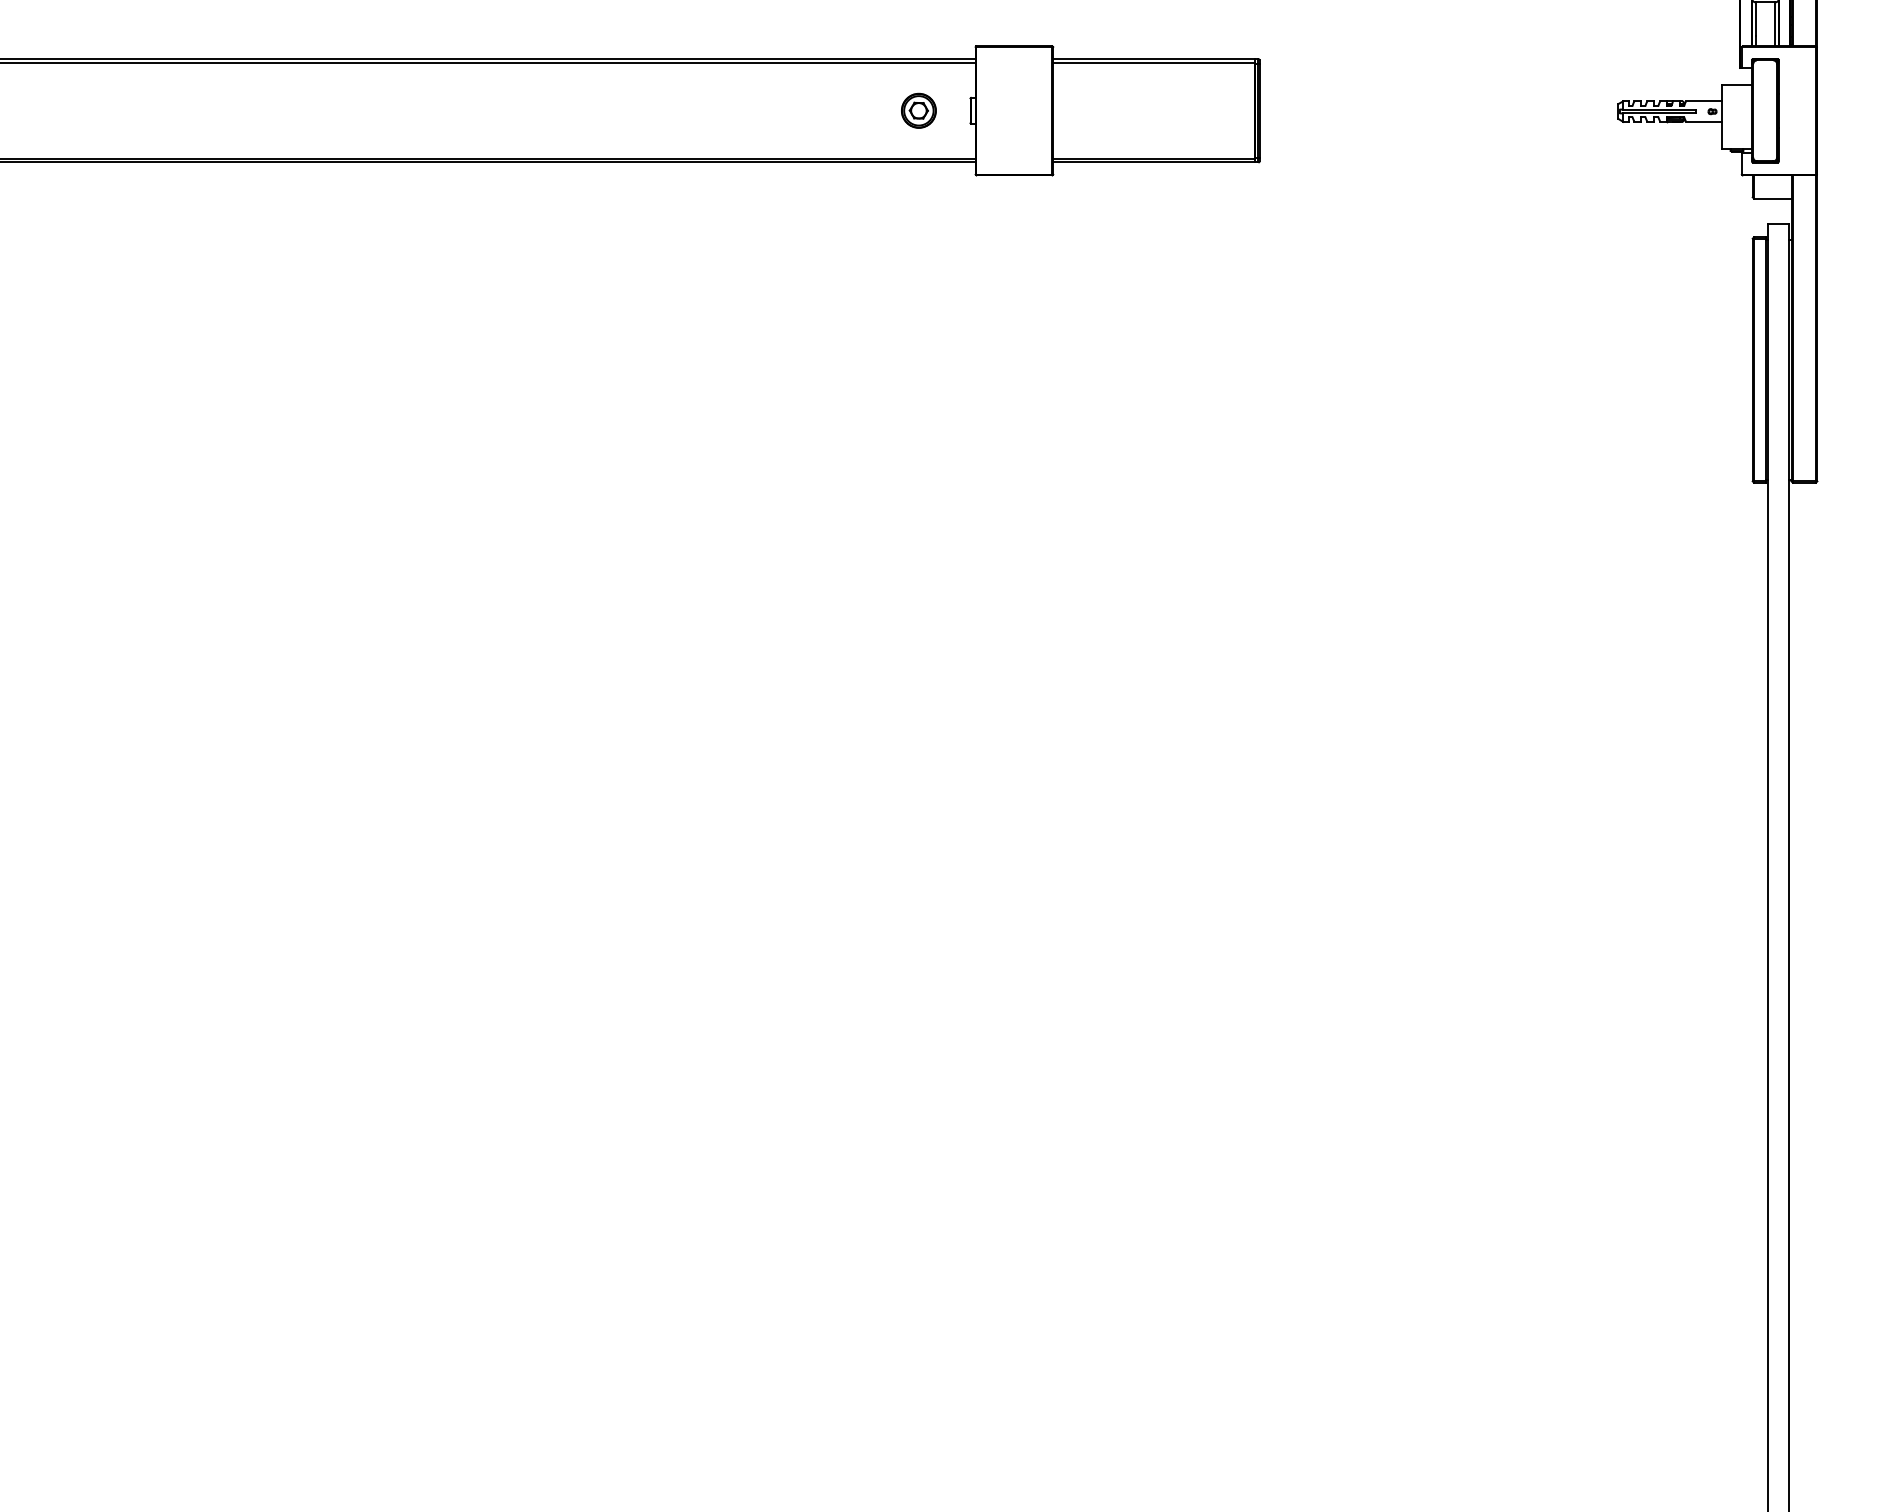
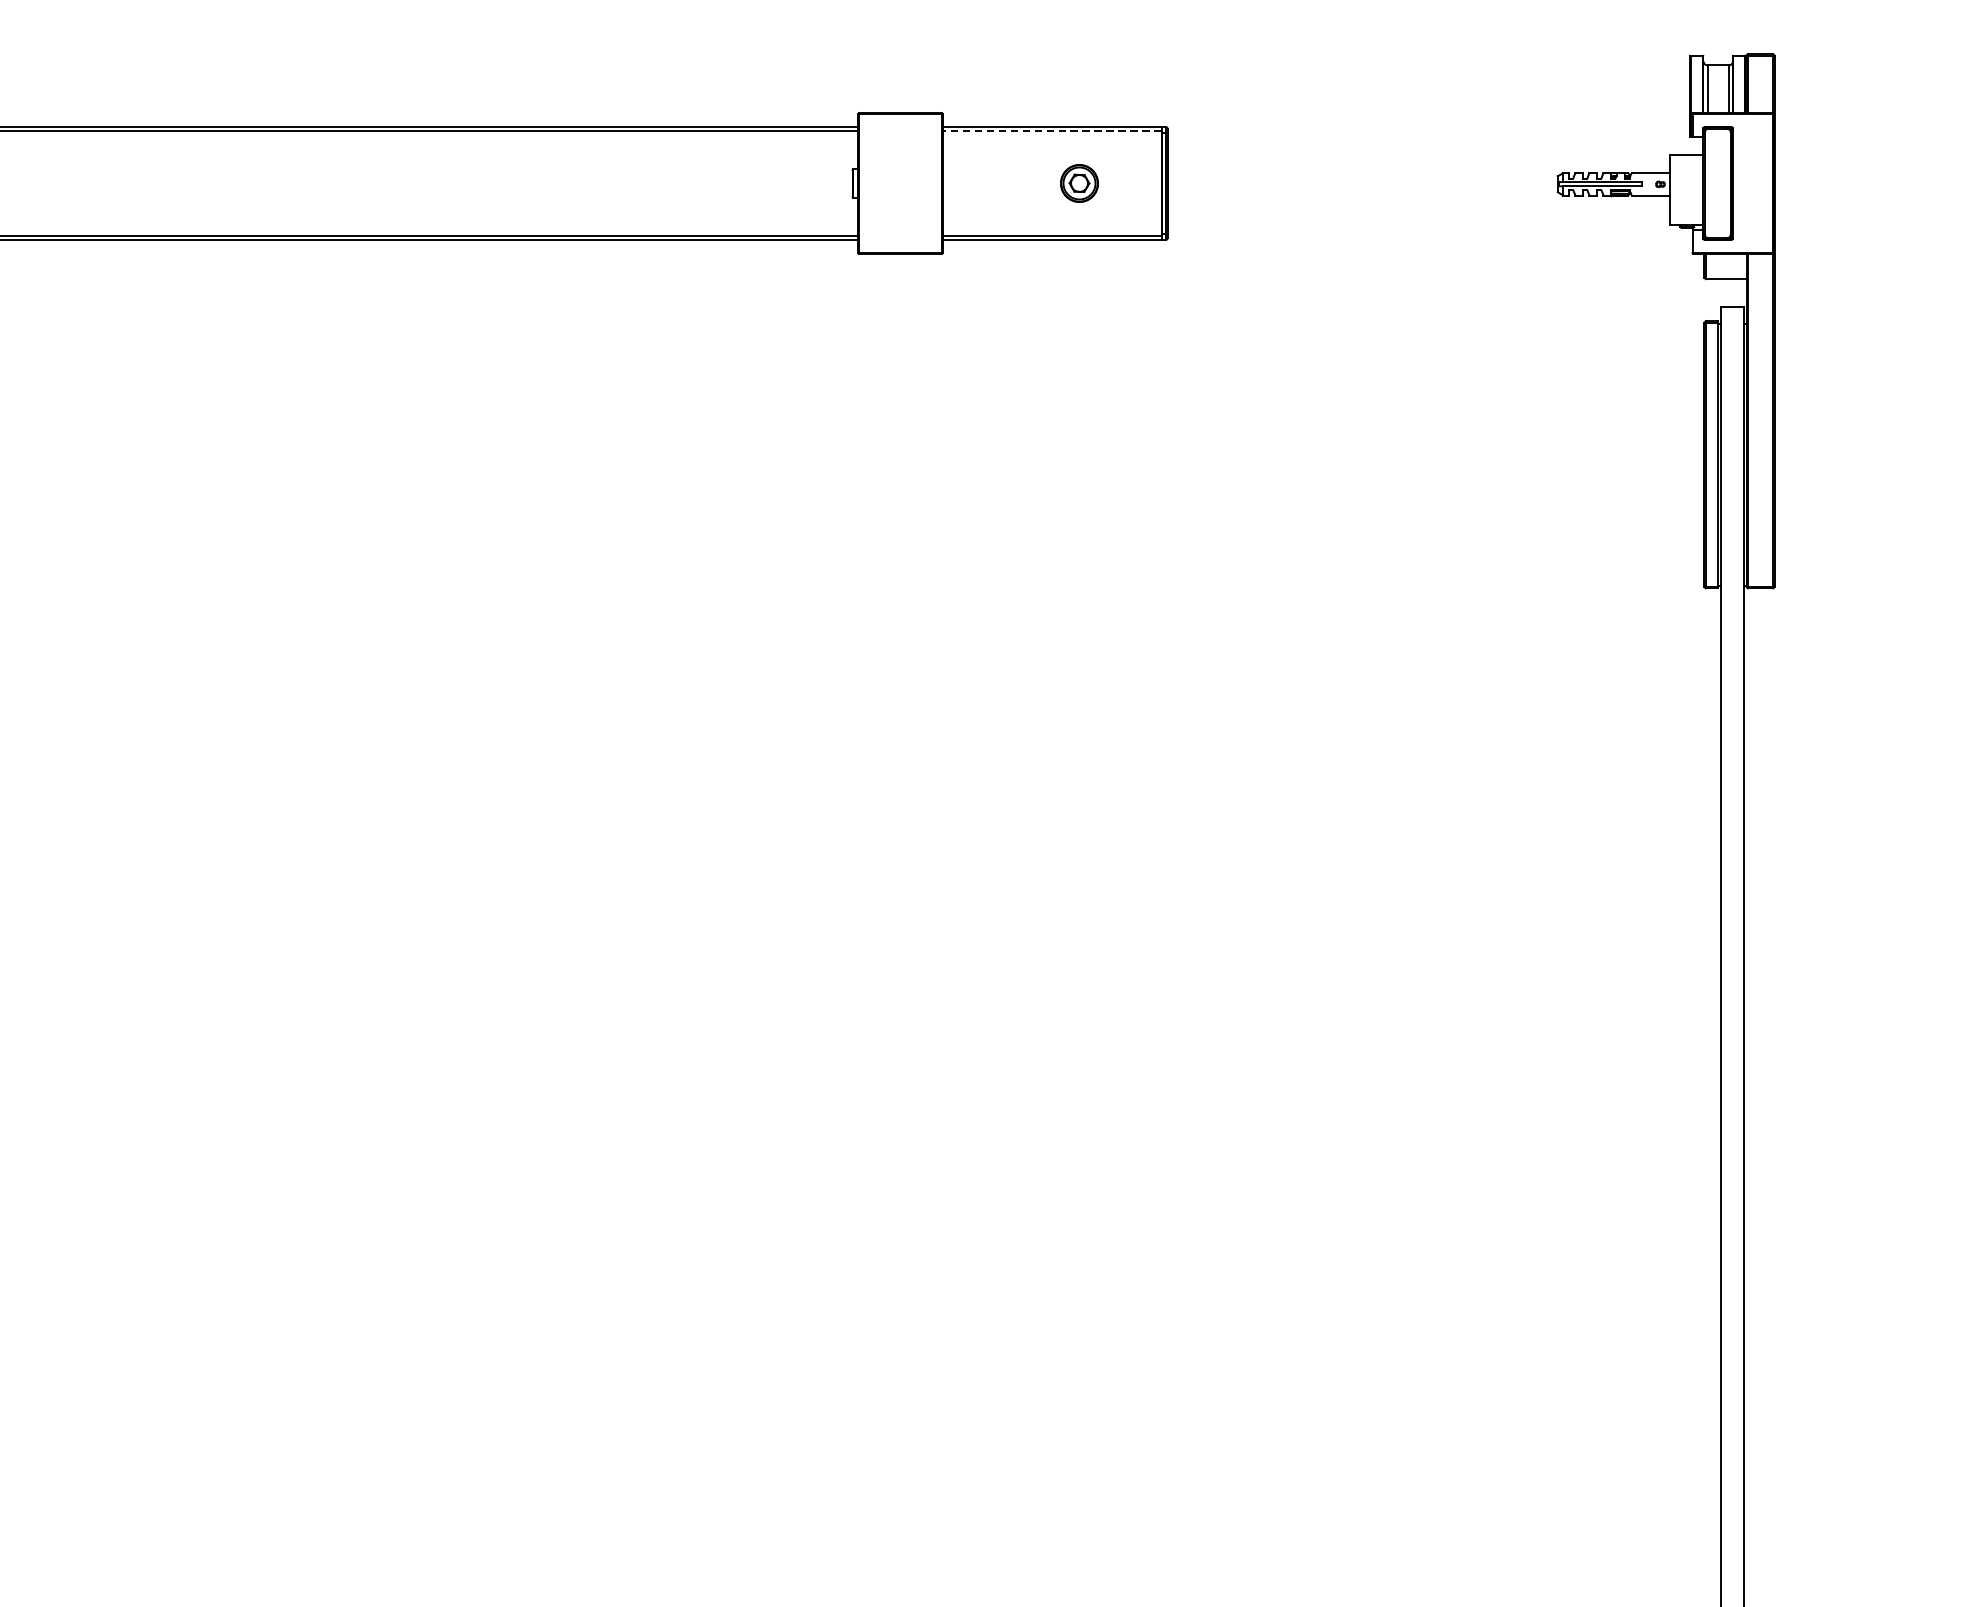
line: (1153, 63) -> (1051, 131), solid -> dashed
part: (918, 110) -> (1079, 183), moved

